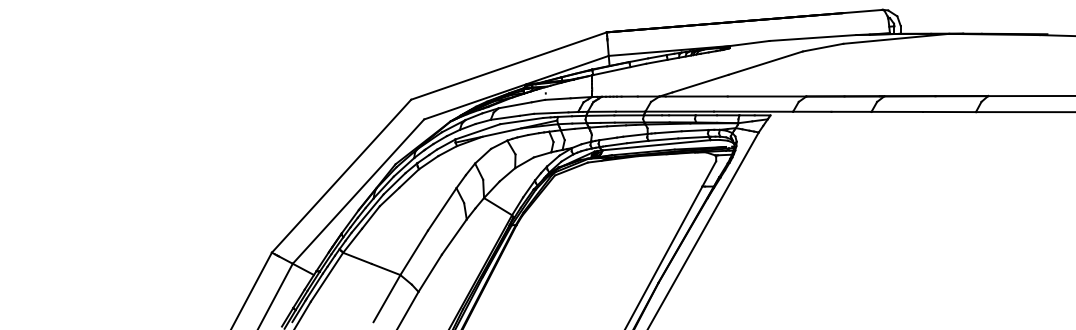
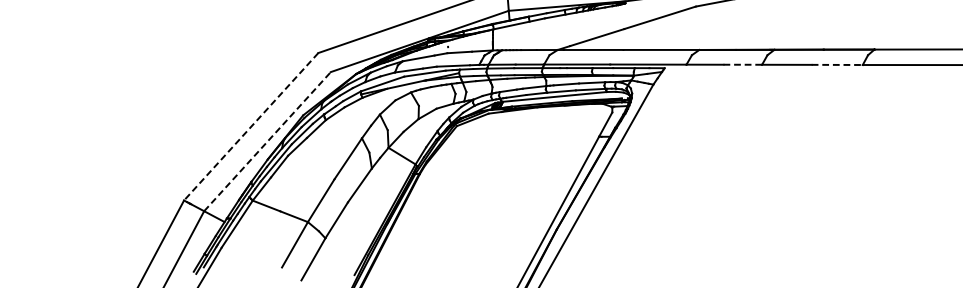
line: (852, 111) -> (743, 64), solid -> dashed
line: (949, 112) -> (837, 65), solid -> dashed
line: (341, 176) -> (251, 127), solid -> dashed
line: (358, 191) -> (267, 141), solid -> dashed

